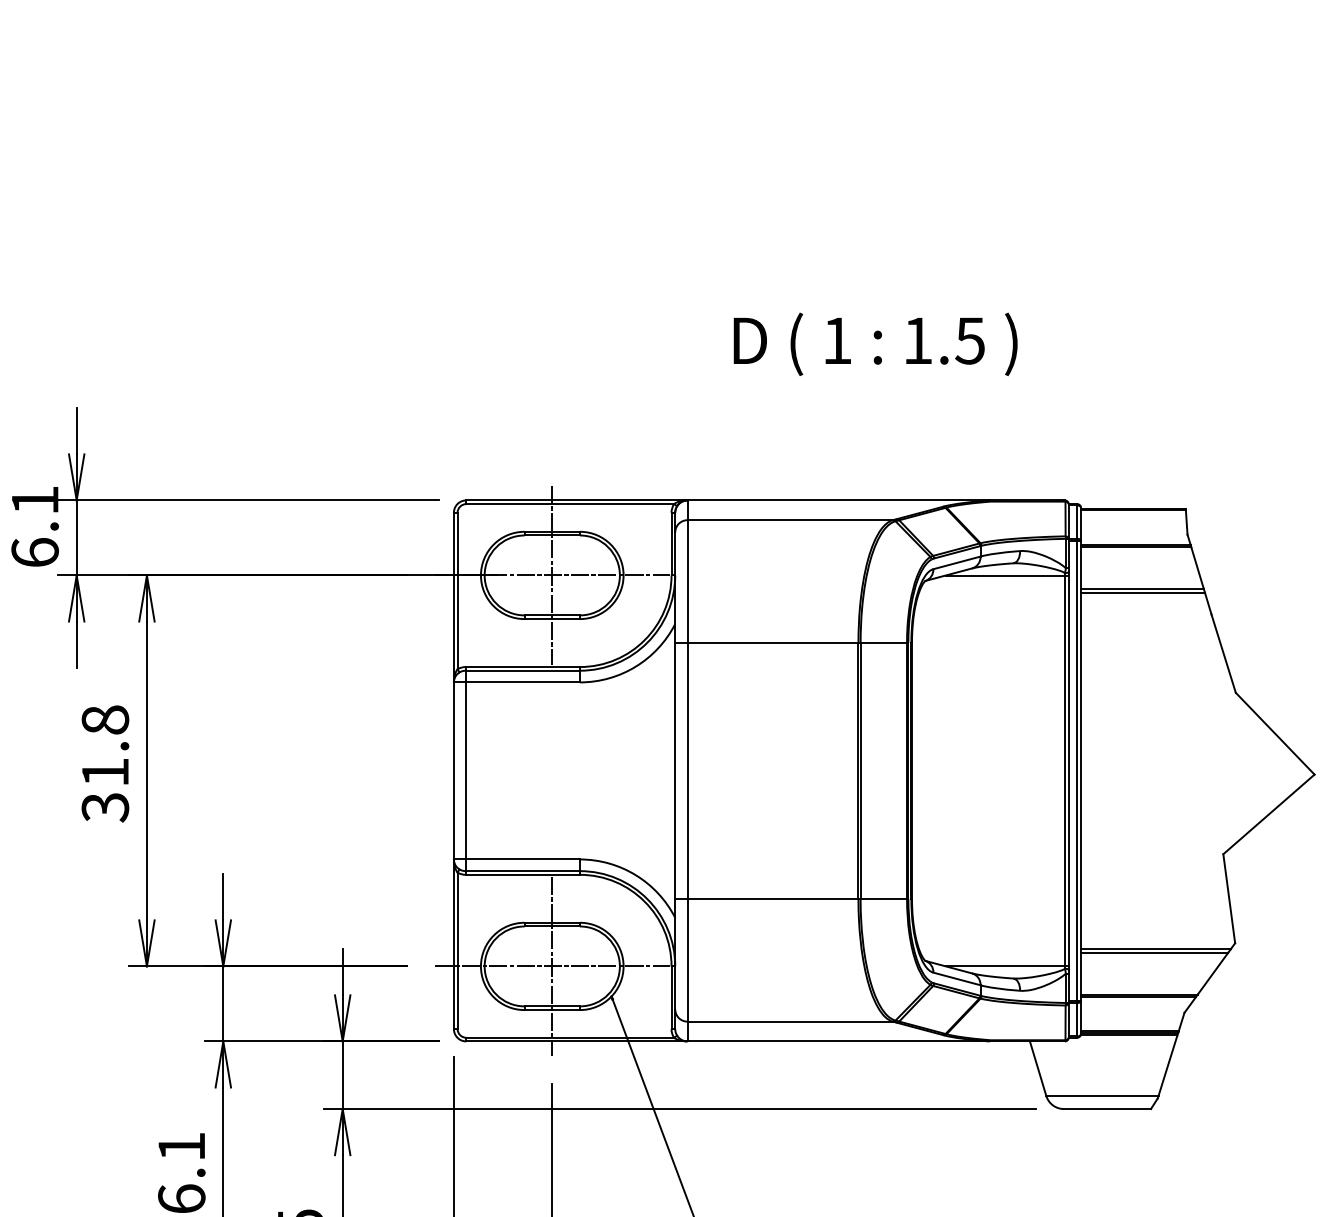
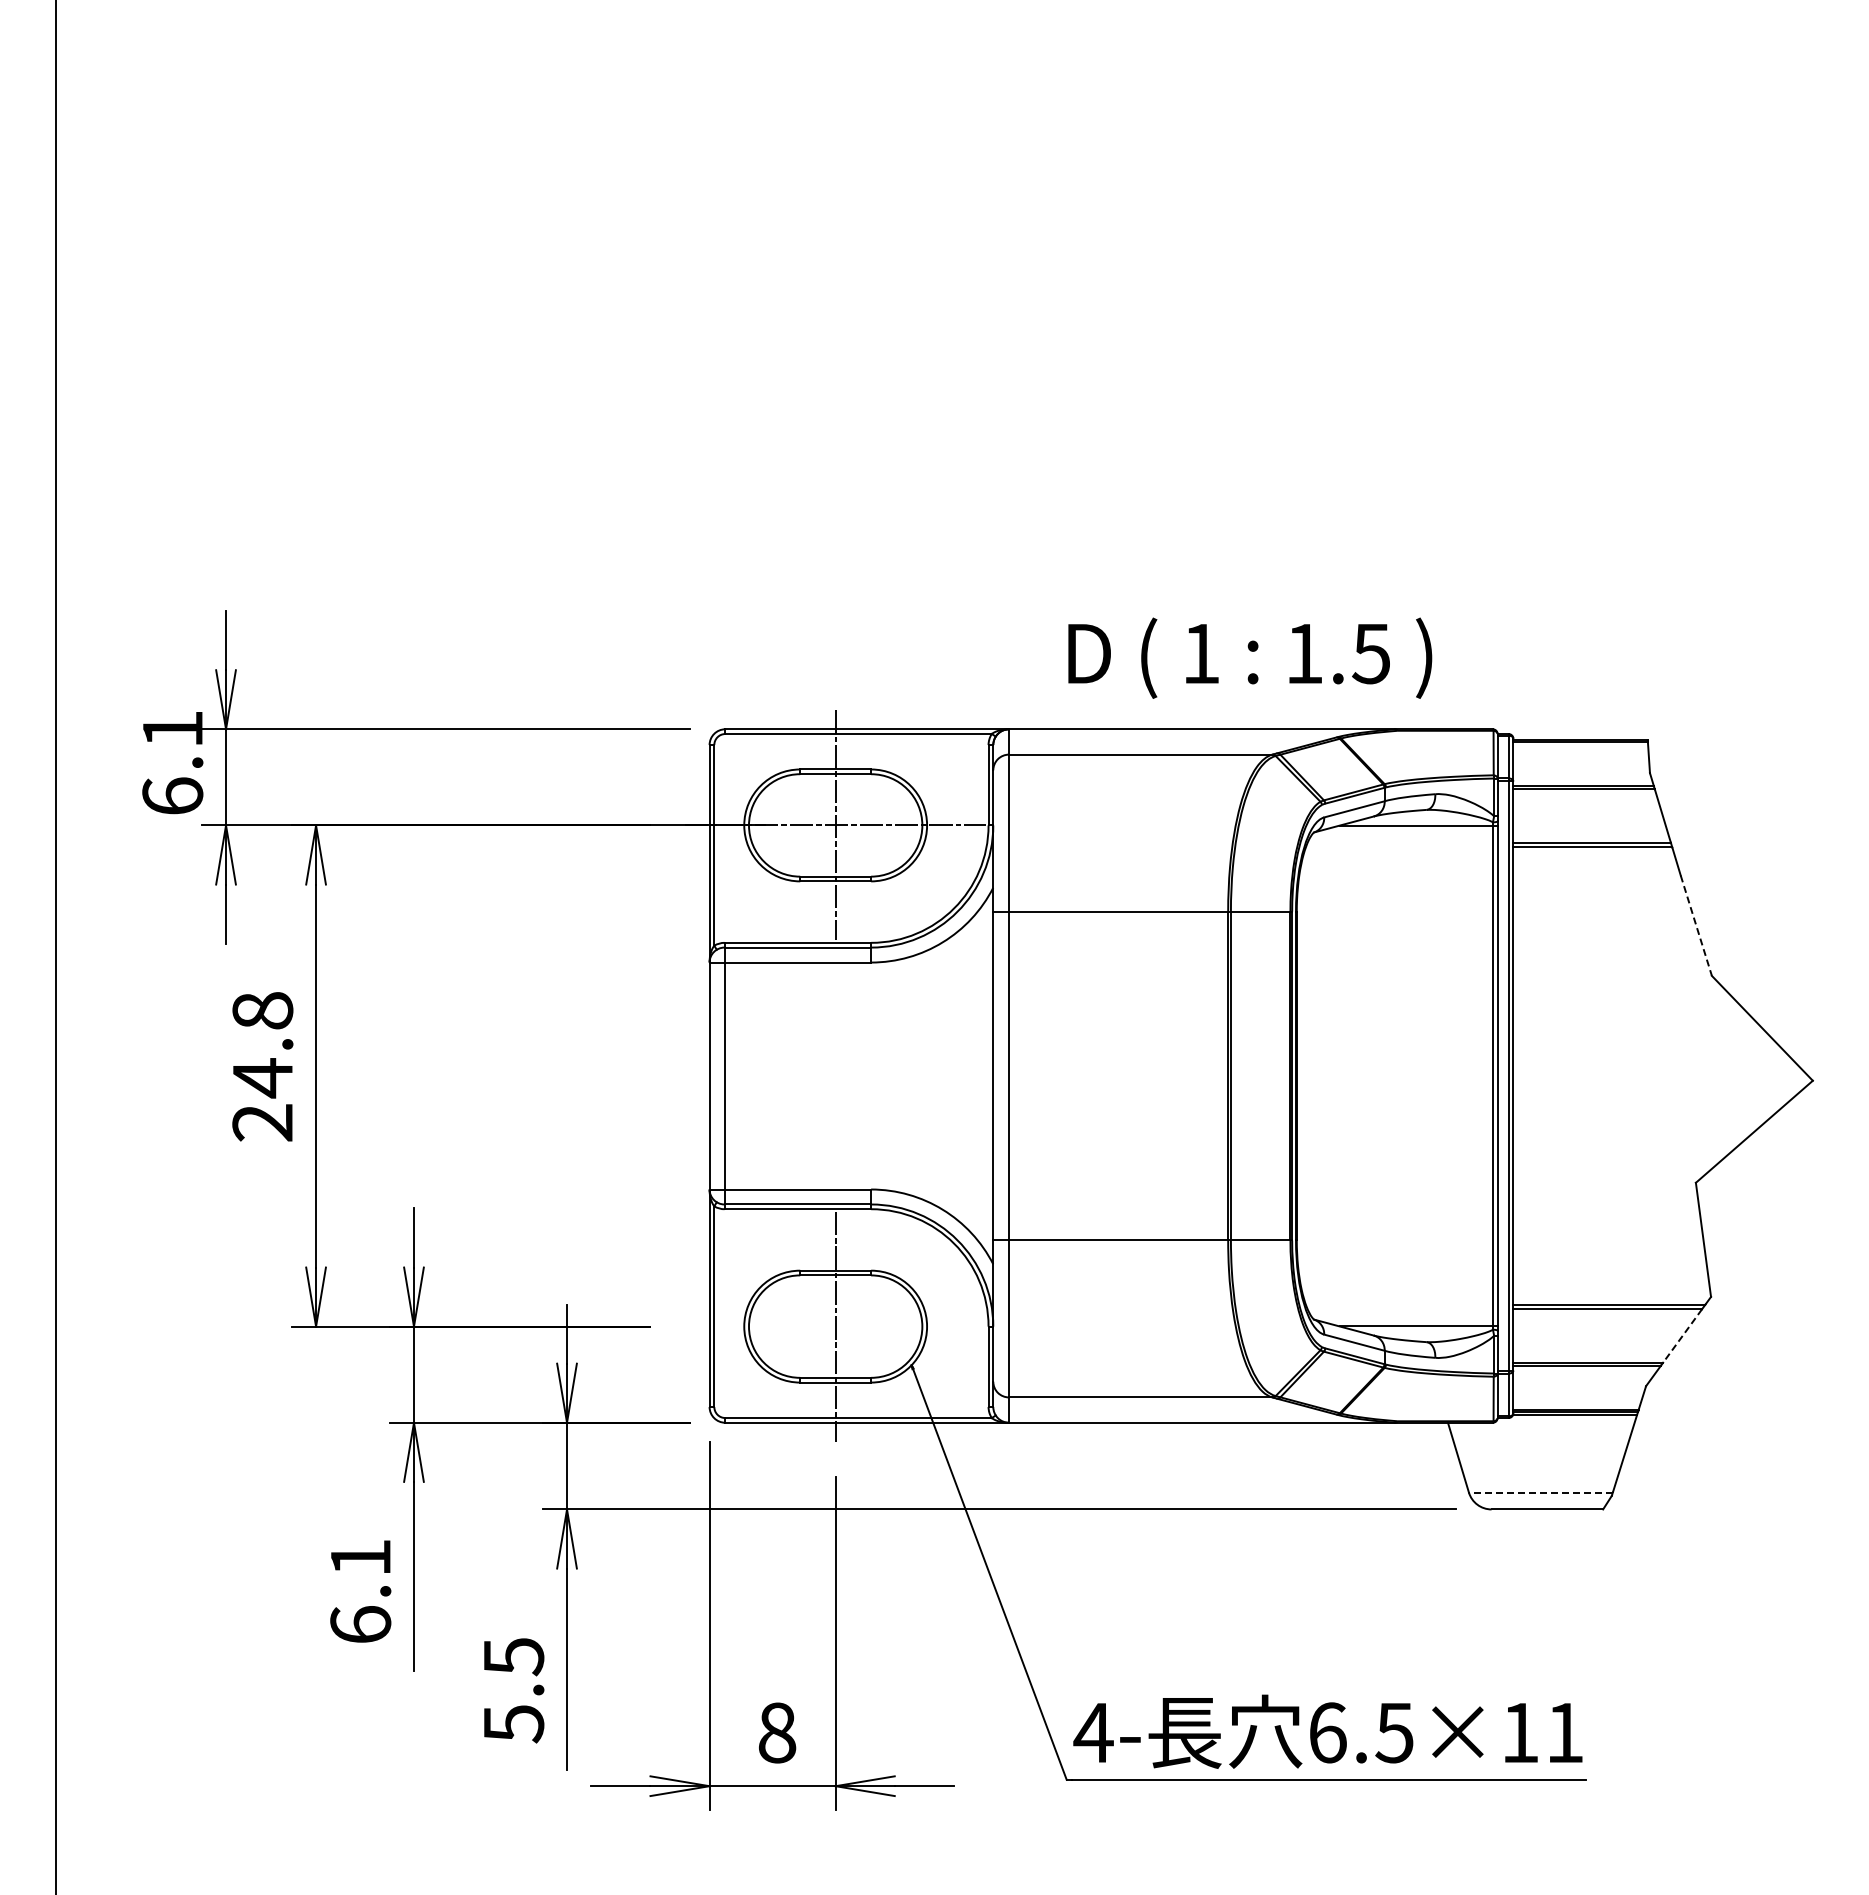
text: (875, 343) -> (1250, 657), moved
line: (1223, 654) -> (1696, 926), solid -> dashed
text: (105, 790) -> (262, 1100), 31.8 -> 24.8
line: (552, 966) -> (835, 1326), removed
line: (1212, 974) -> (1682, 1336), solid -> dashed
line: (1102, 1095) -> (1540, 1492), solid -> dashed

